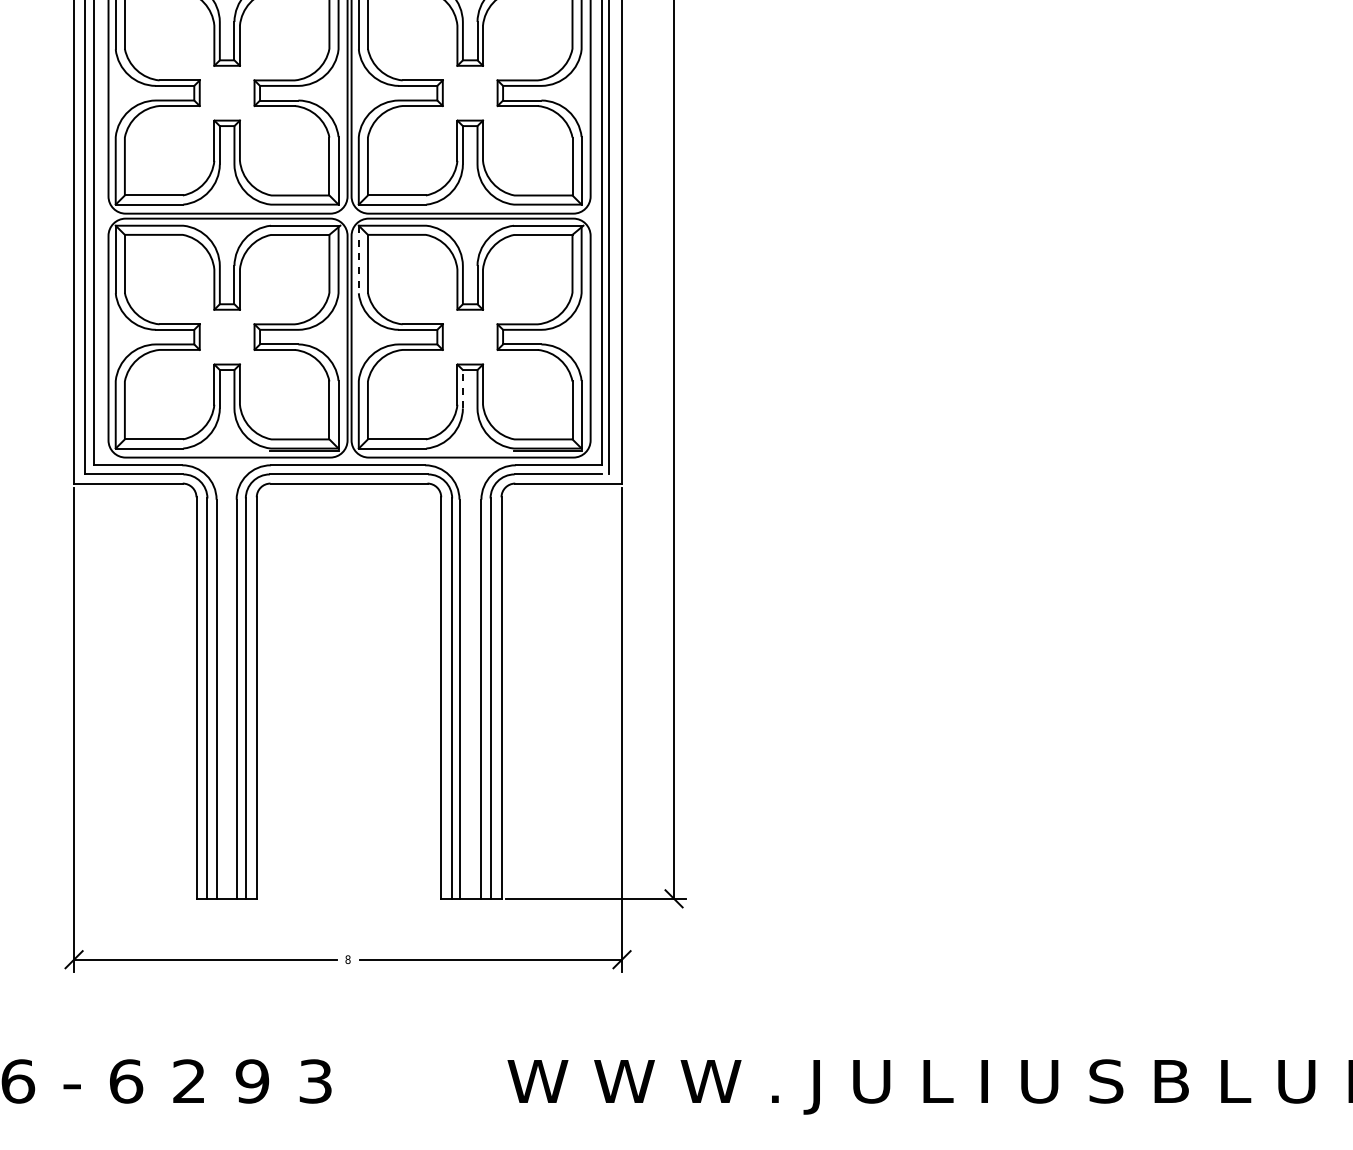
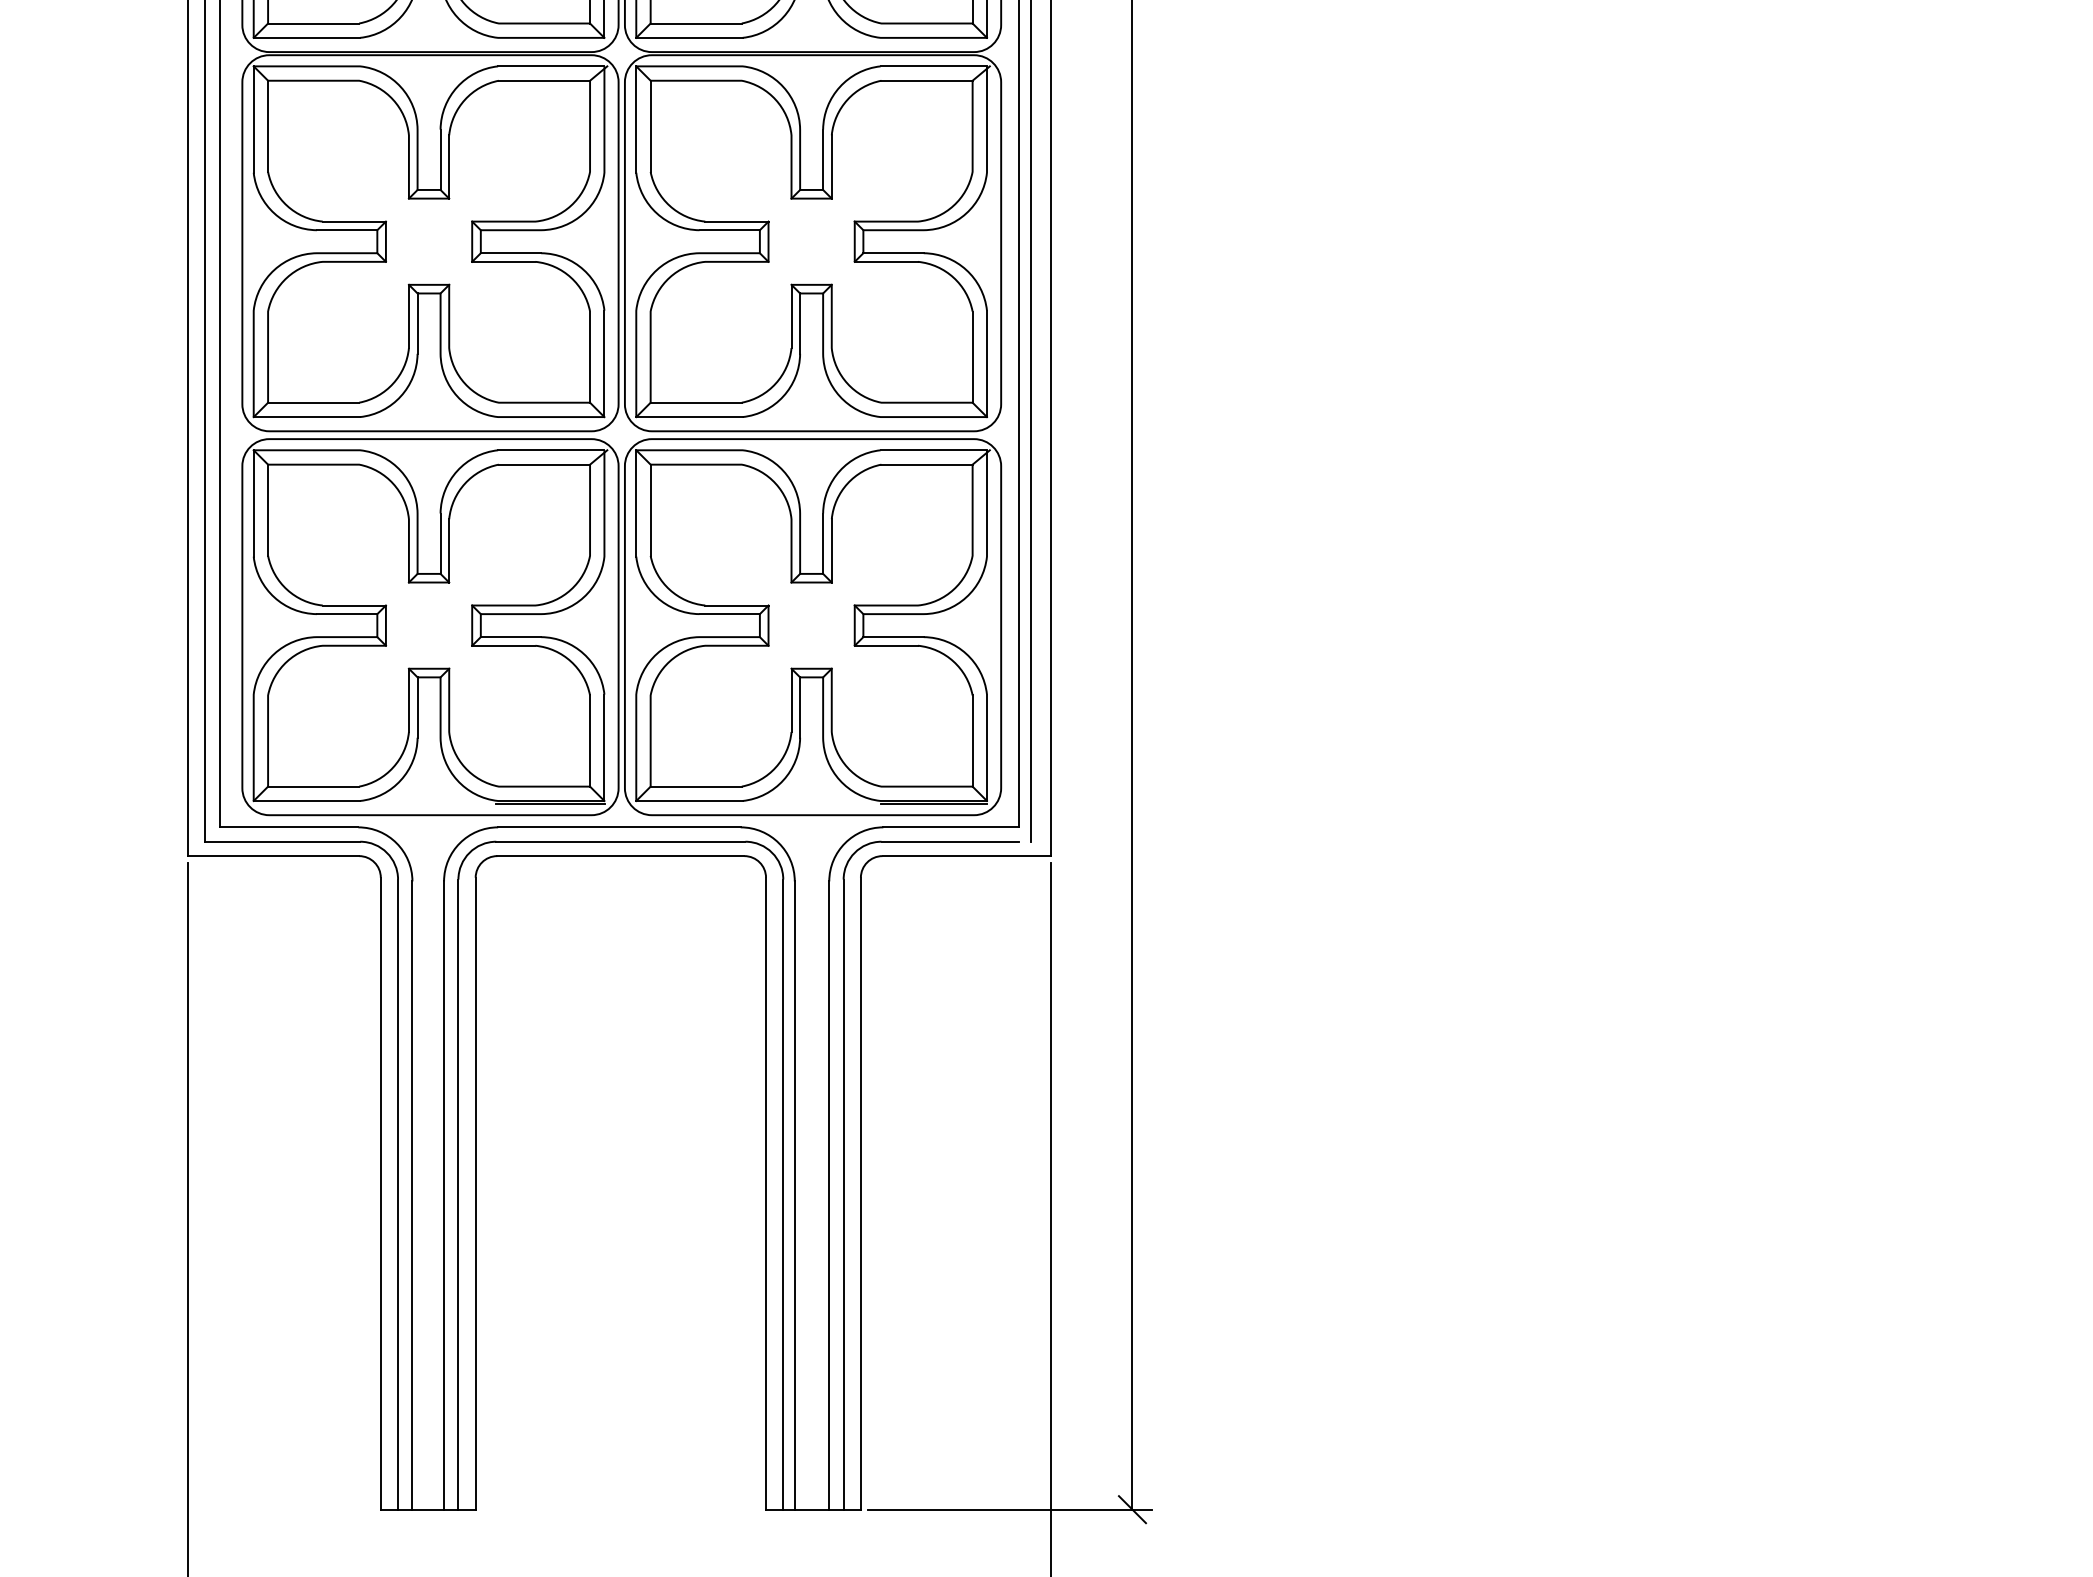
line: (358, 259) -> (635, 503), dashed -> solid
line: (462, 388) -> (799, 706), dashed -> solid

